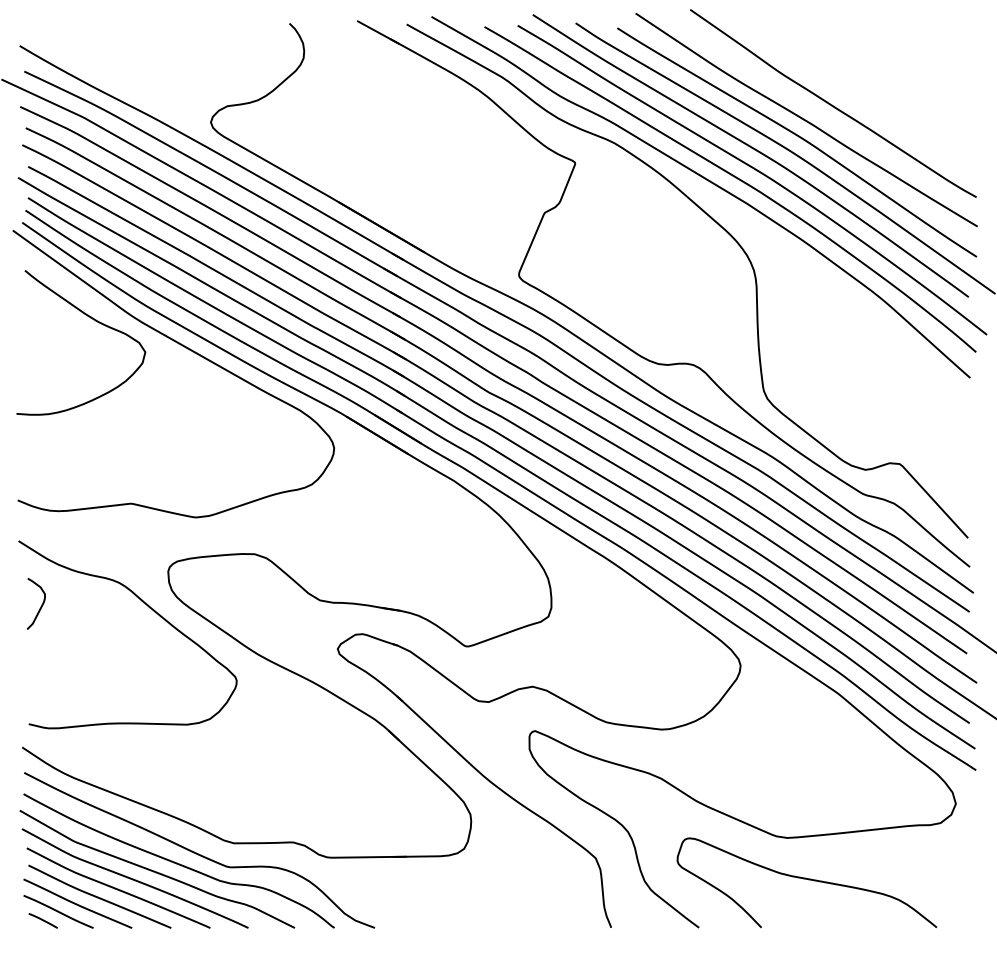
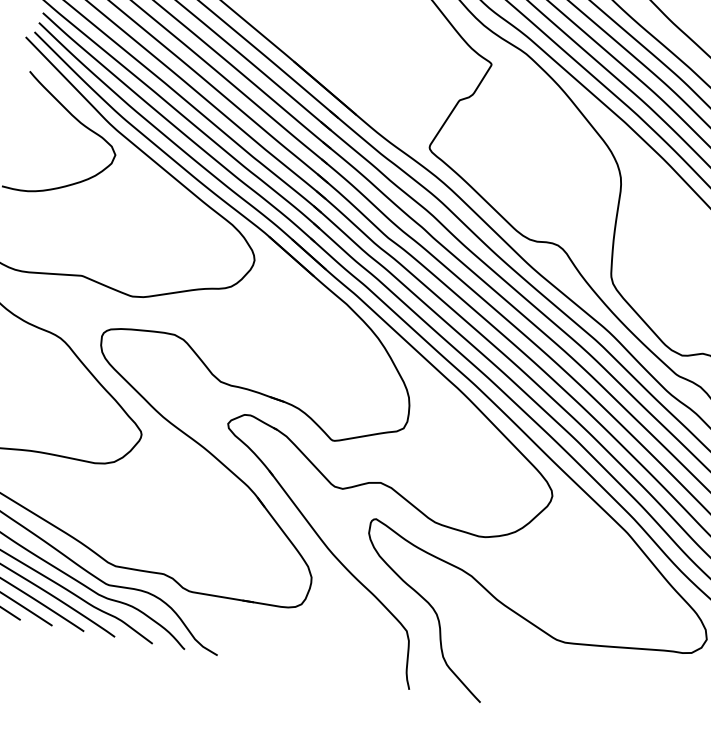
curve: (808, 880) -> (576, 680), removed

